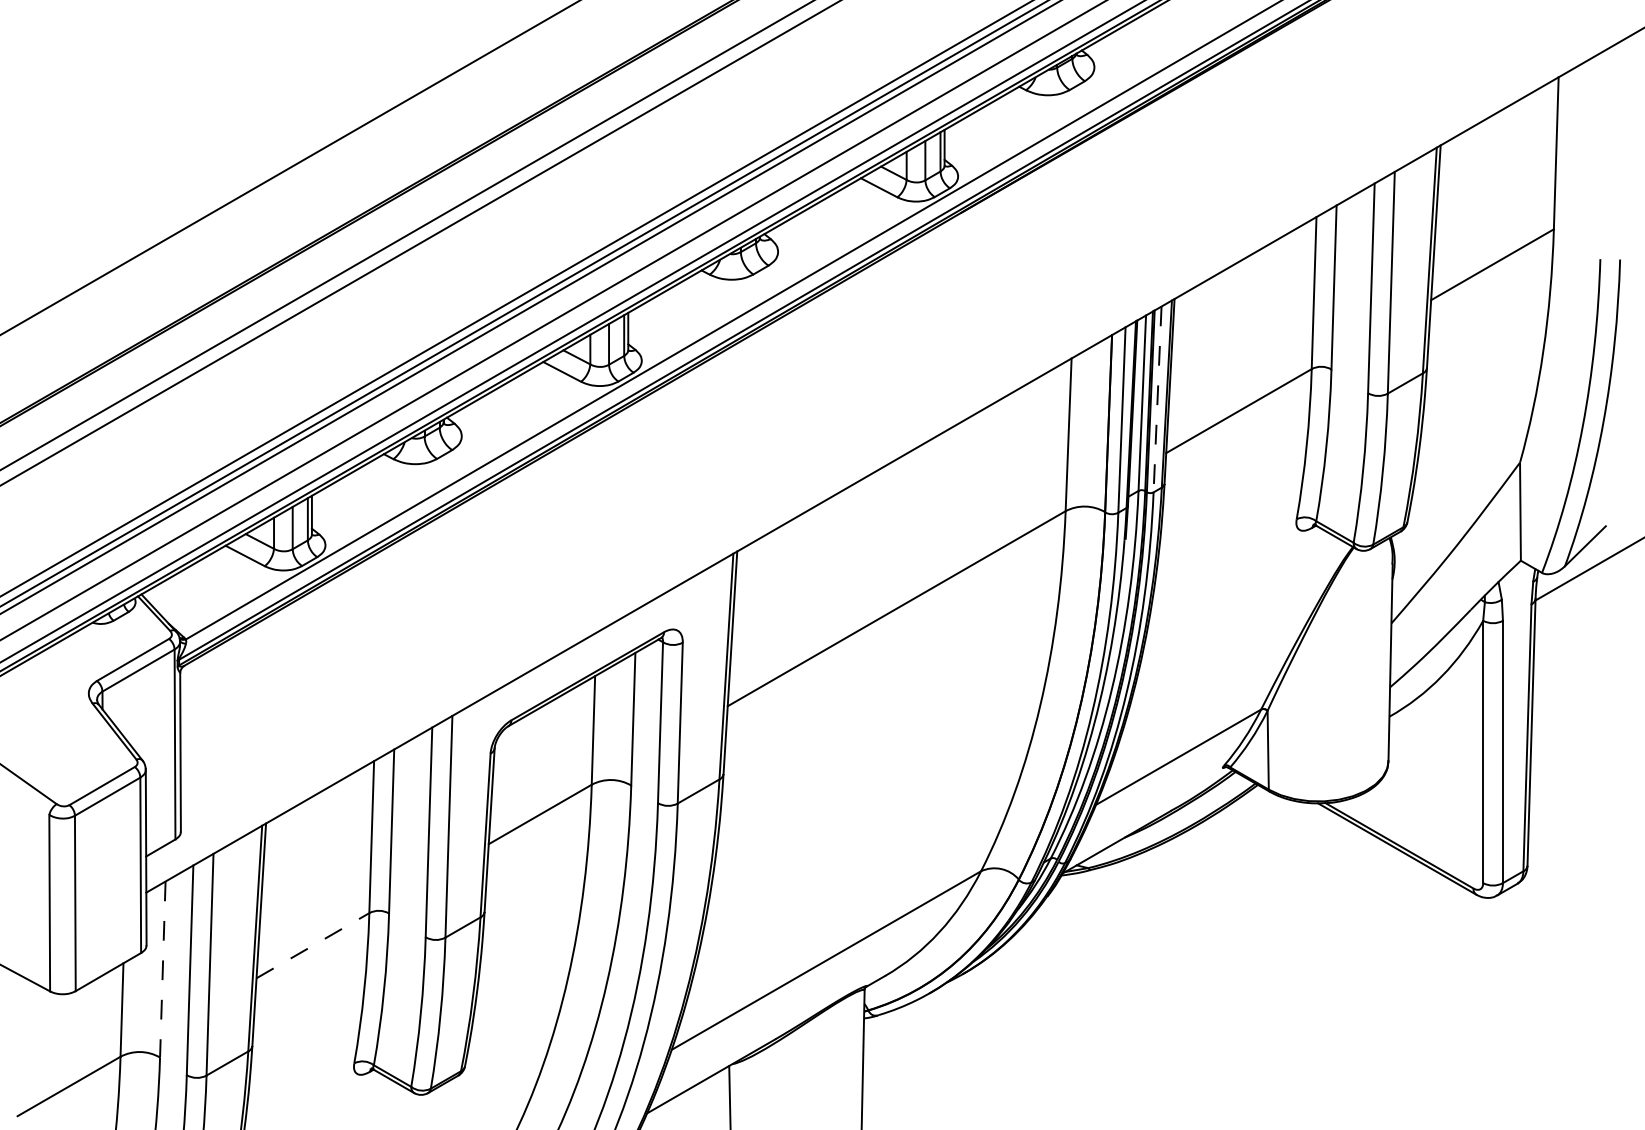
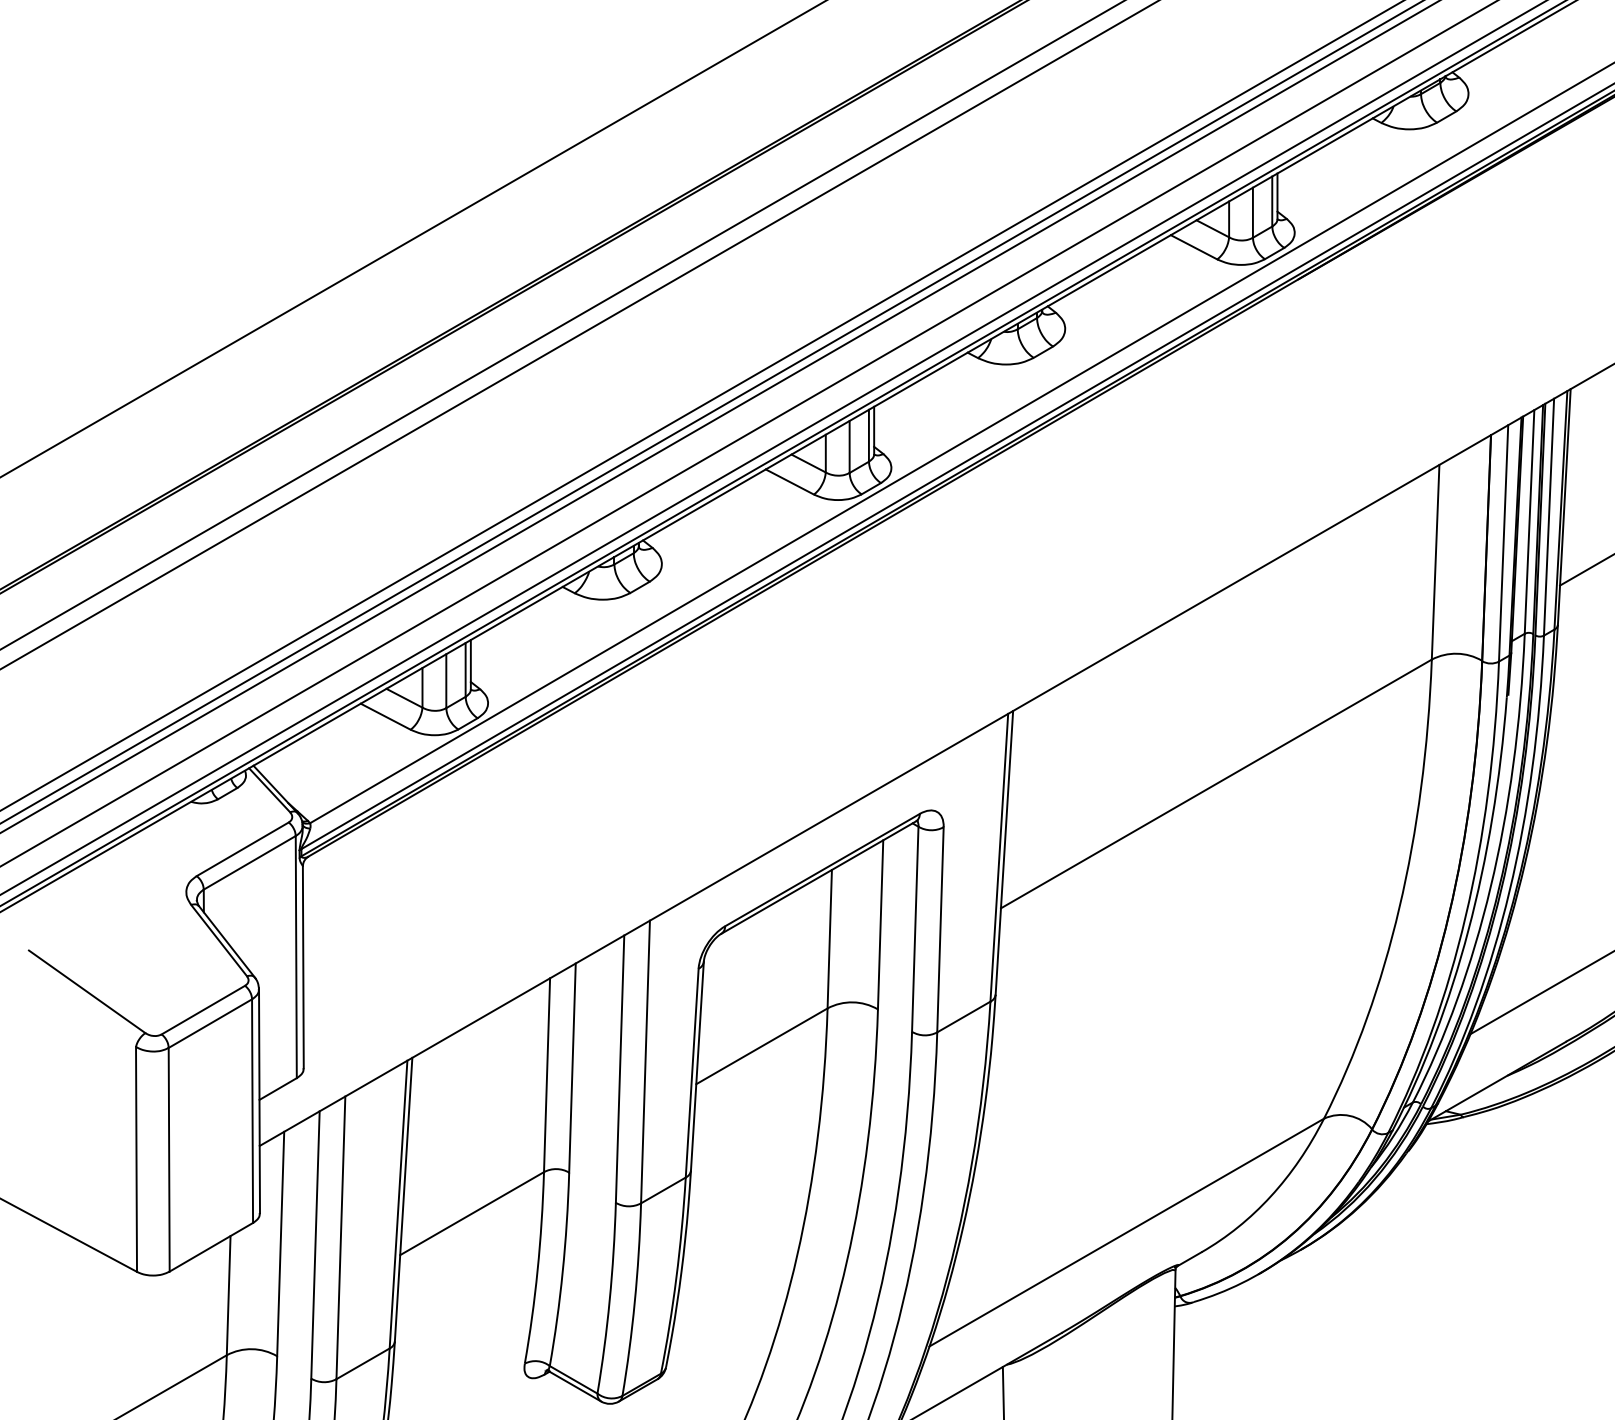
line: (1157, 399) -> (1548, 517), dashed -> solid
line: (313, 945) -> (472, 1213), dashed -> solid
line: (162, 970) -> (280, 1245), dashed -> solid

